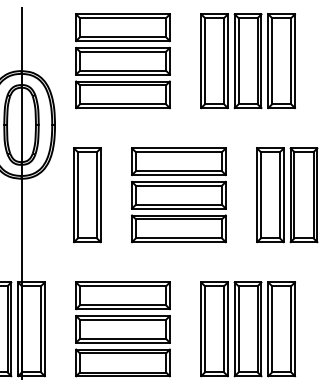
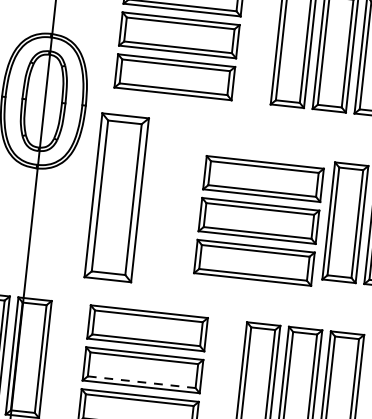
part: (87, 195) -> (116, 198), size x1.4
part: (178, 195) -> (258, 221), moved
line: (123, 338) -> (142, 381), solid -> dashed

